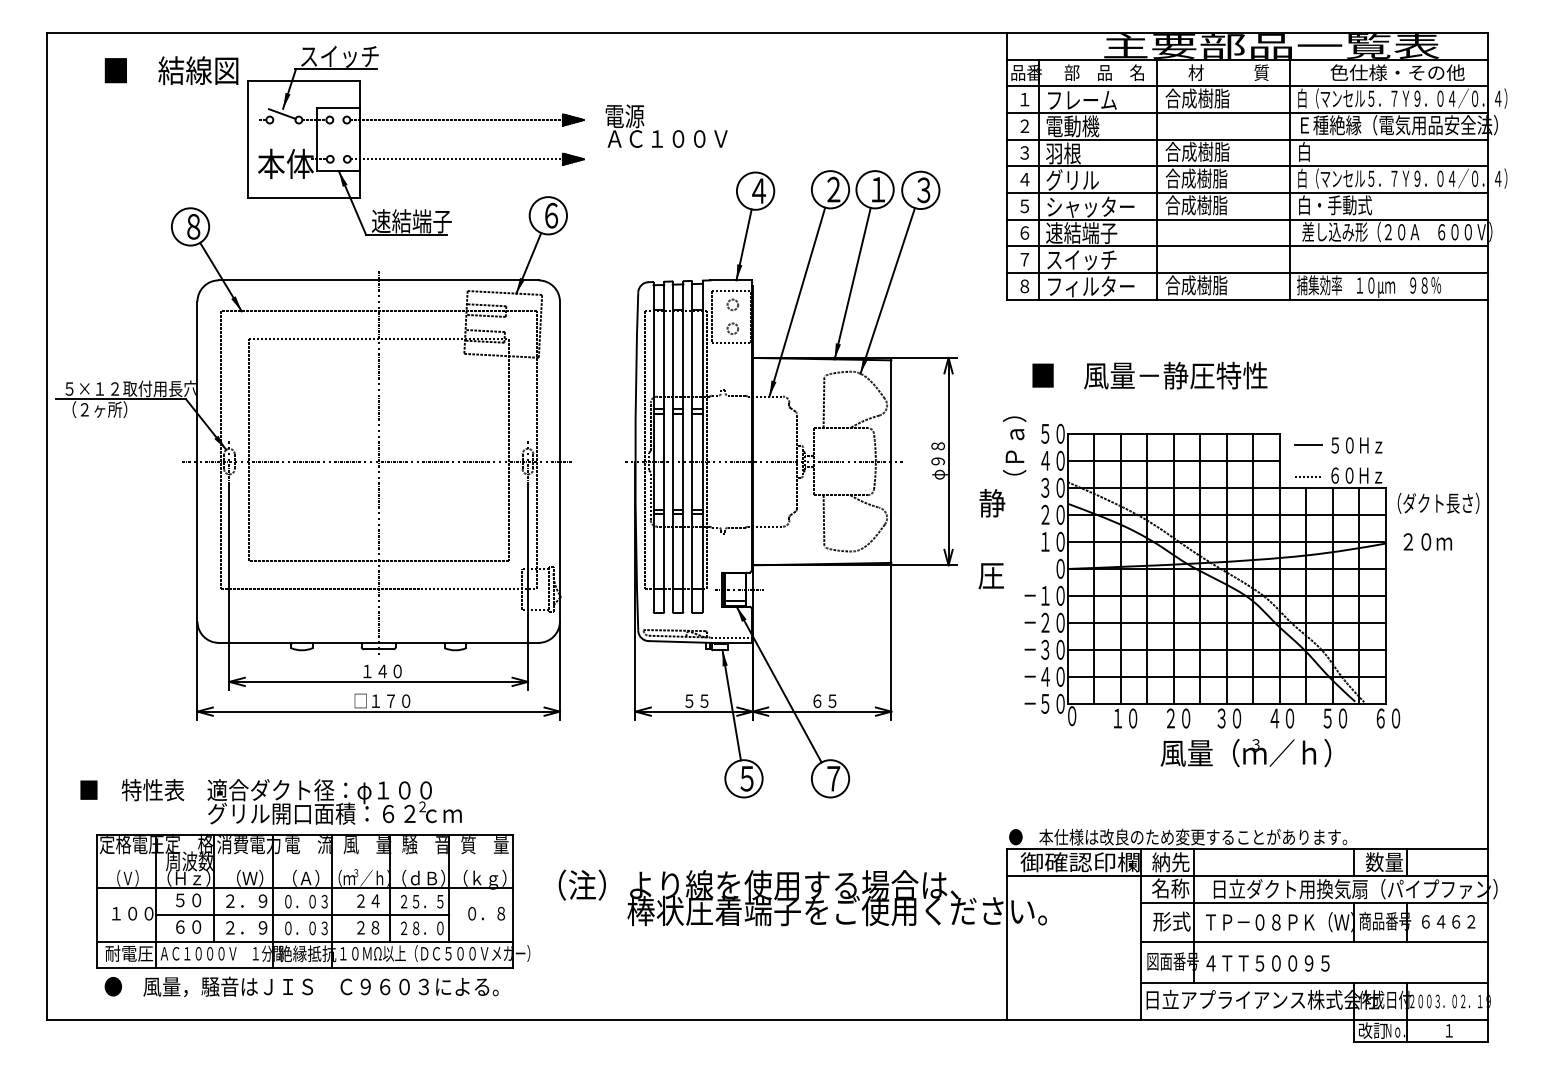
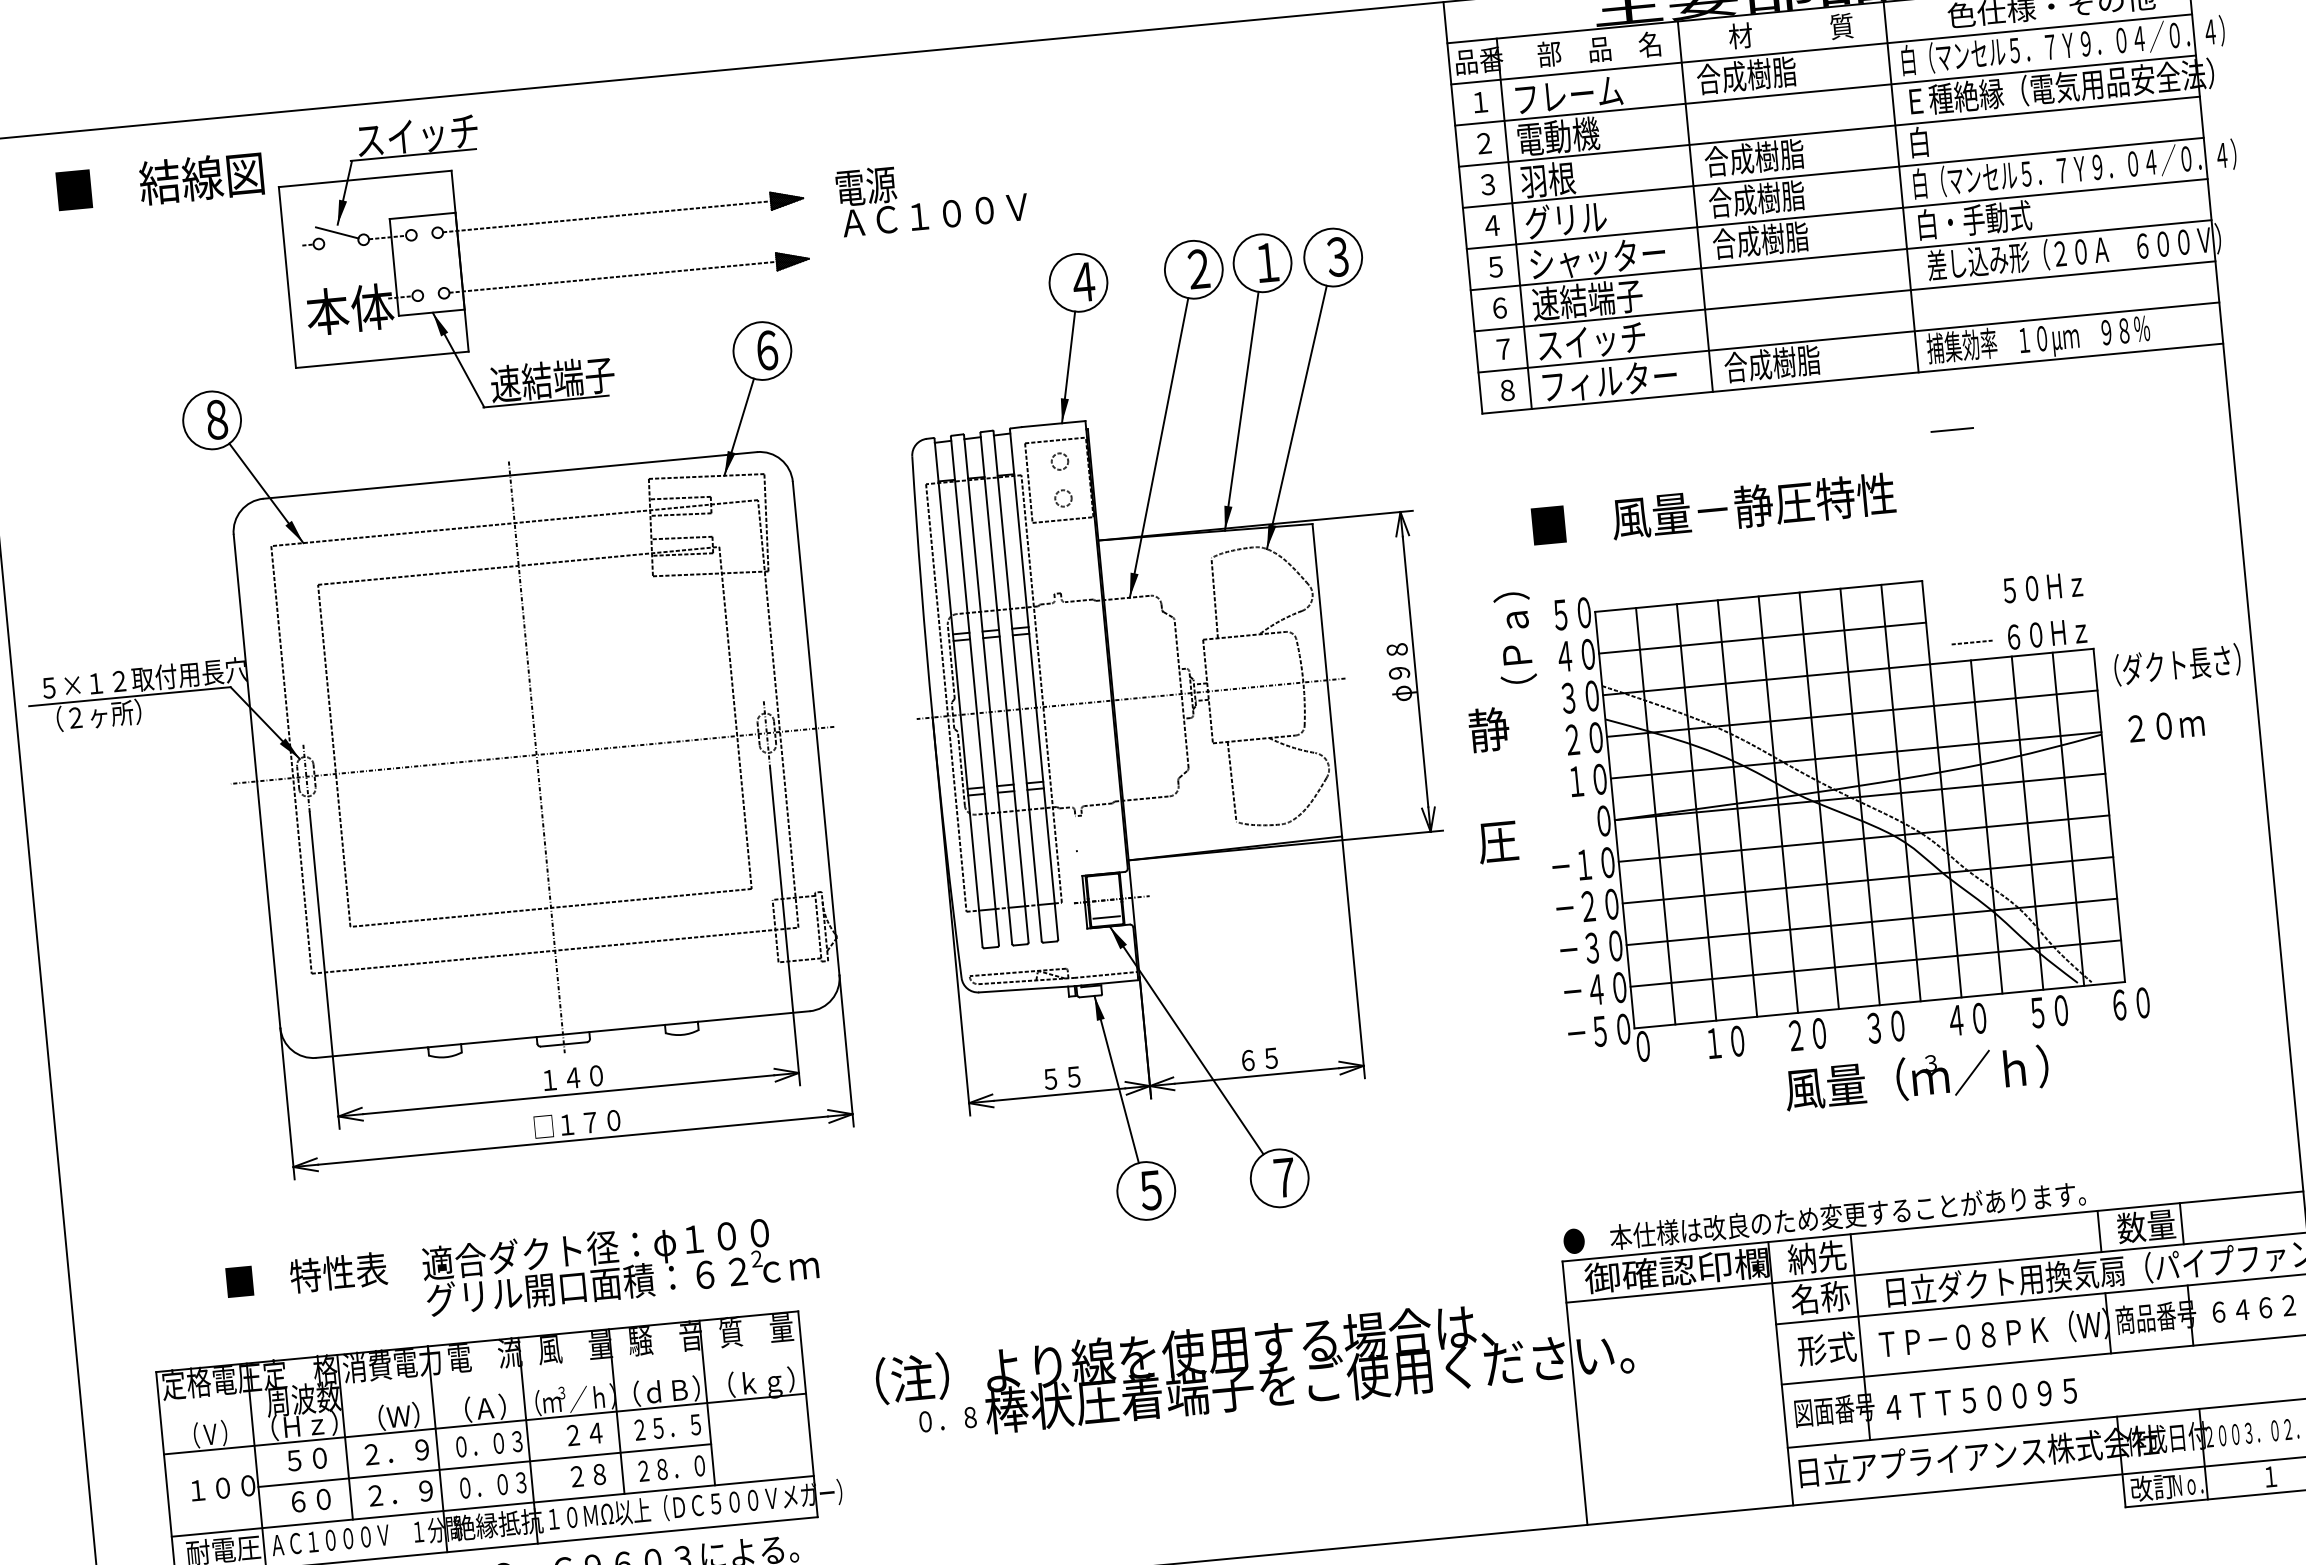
line: (1308, 444) -> (1952, 429), moved
text: (270, 801) -> (521, 1272), moved
text: (486, 913) -> (947, 1419), moved

